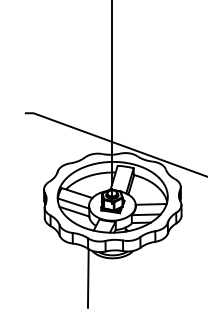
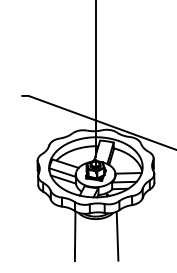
line: (138, 278) -> (117, 236), added

